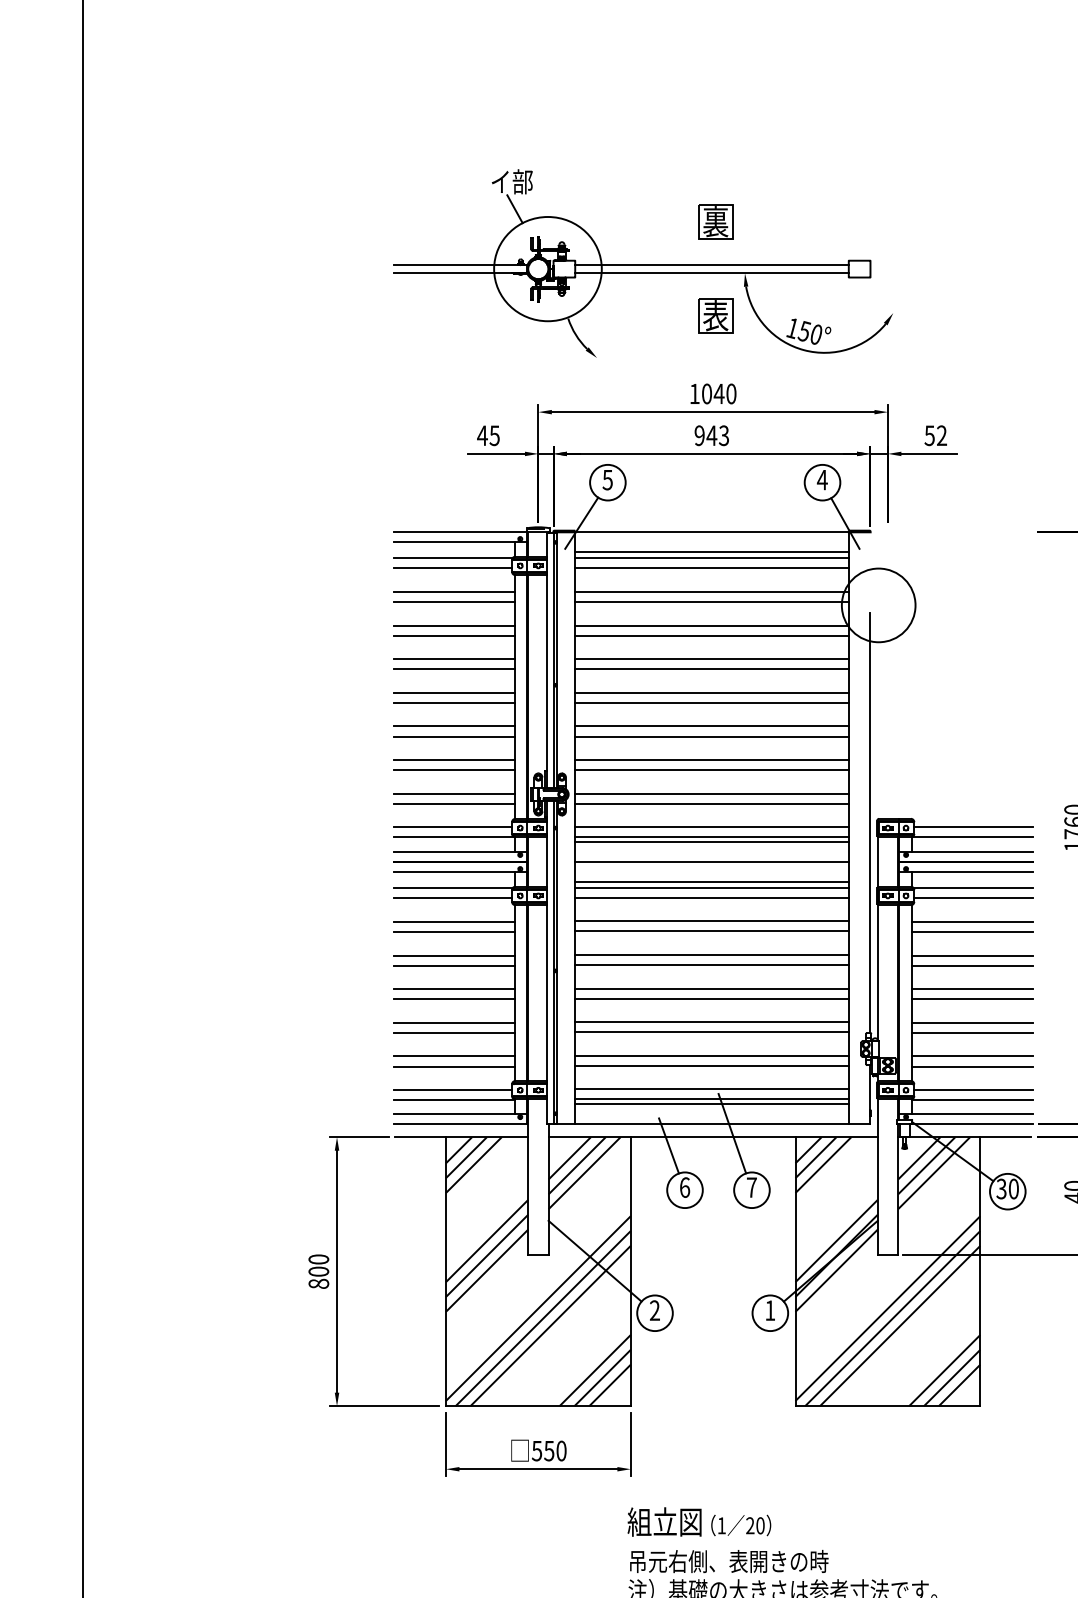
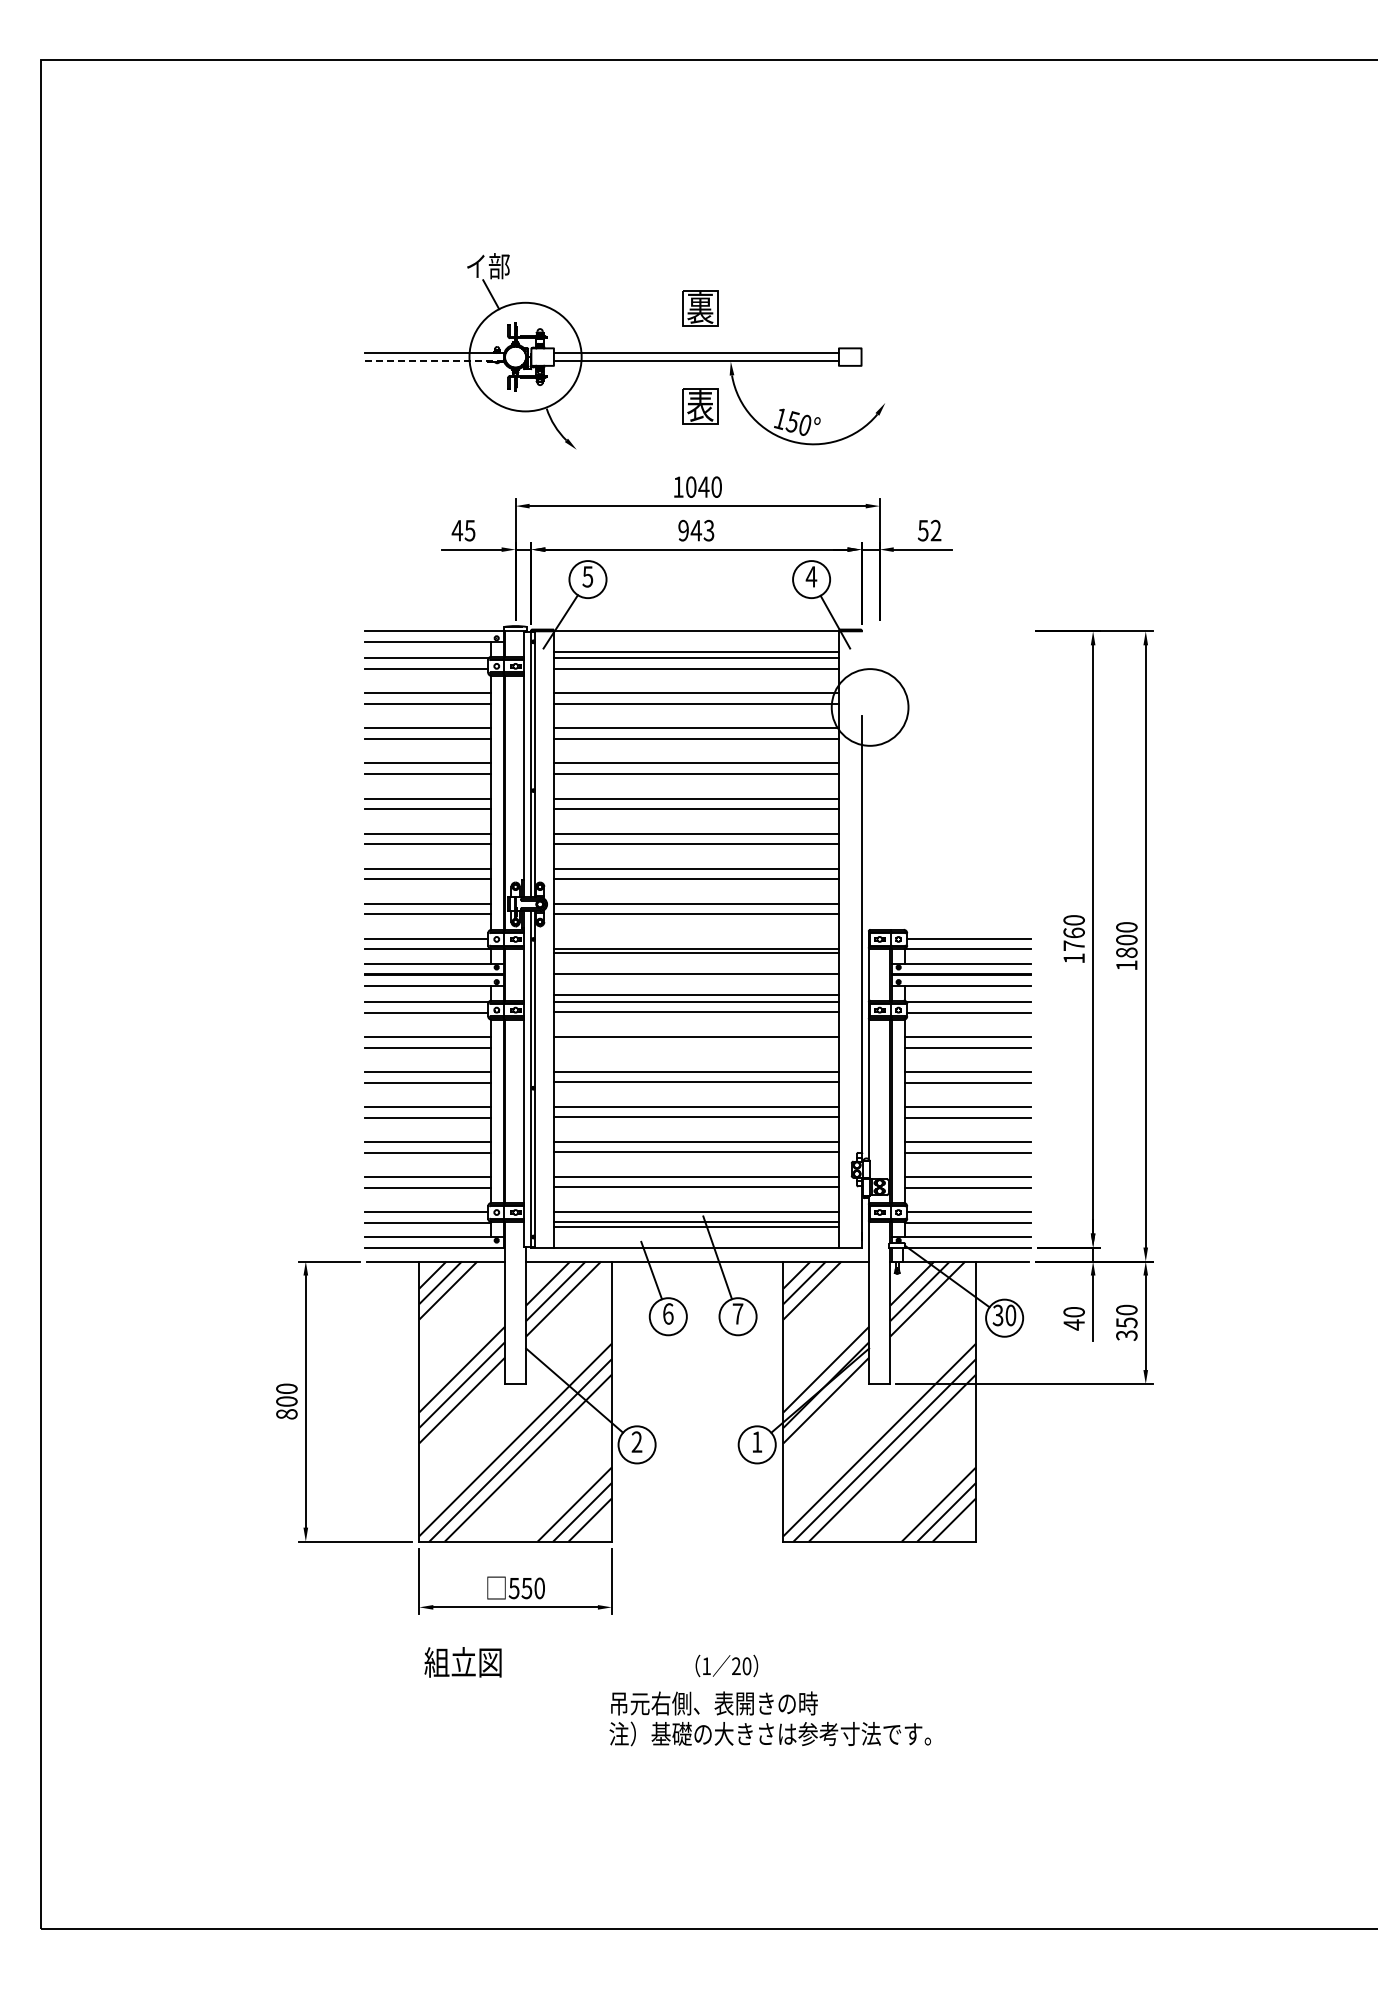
line: (459, 273) -> (433, 361), solid -> dashed
line: (711, 827) -> (695, 938), removed
line: (711, 931) -> (695, 1047), removed
text: (664, 1522) -> (462, 1662), moved

